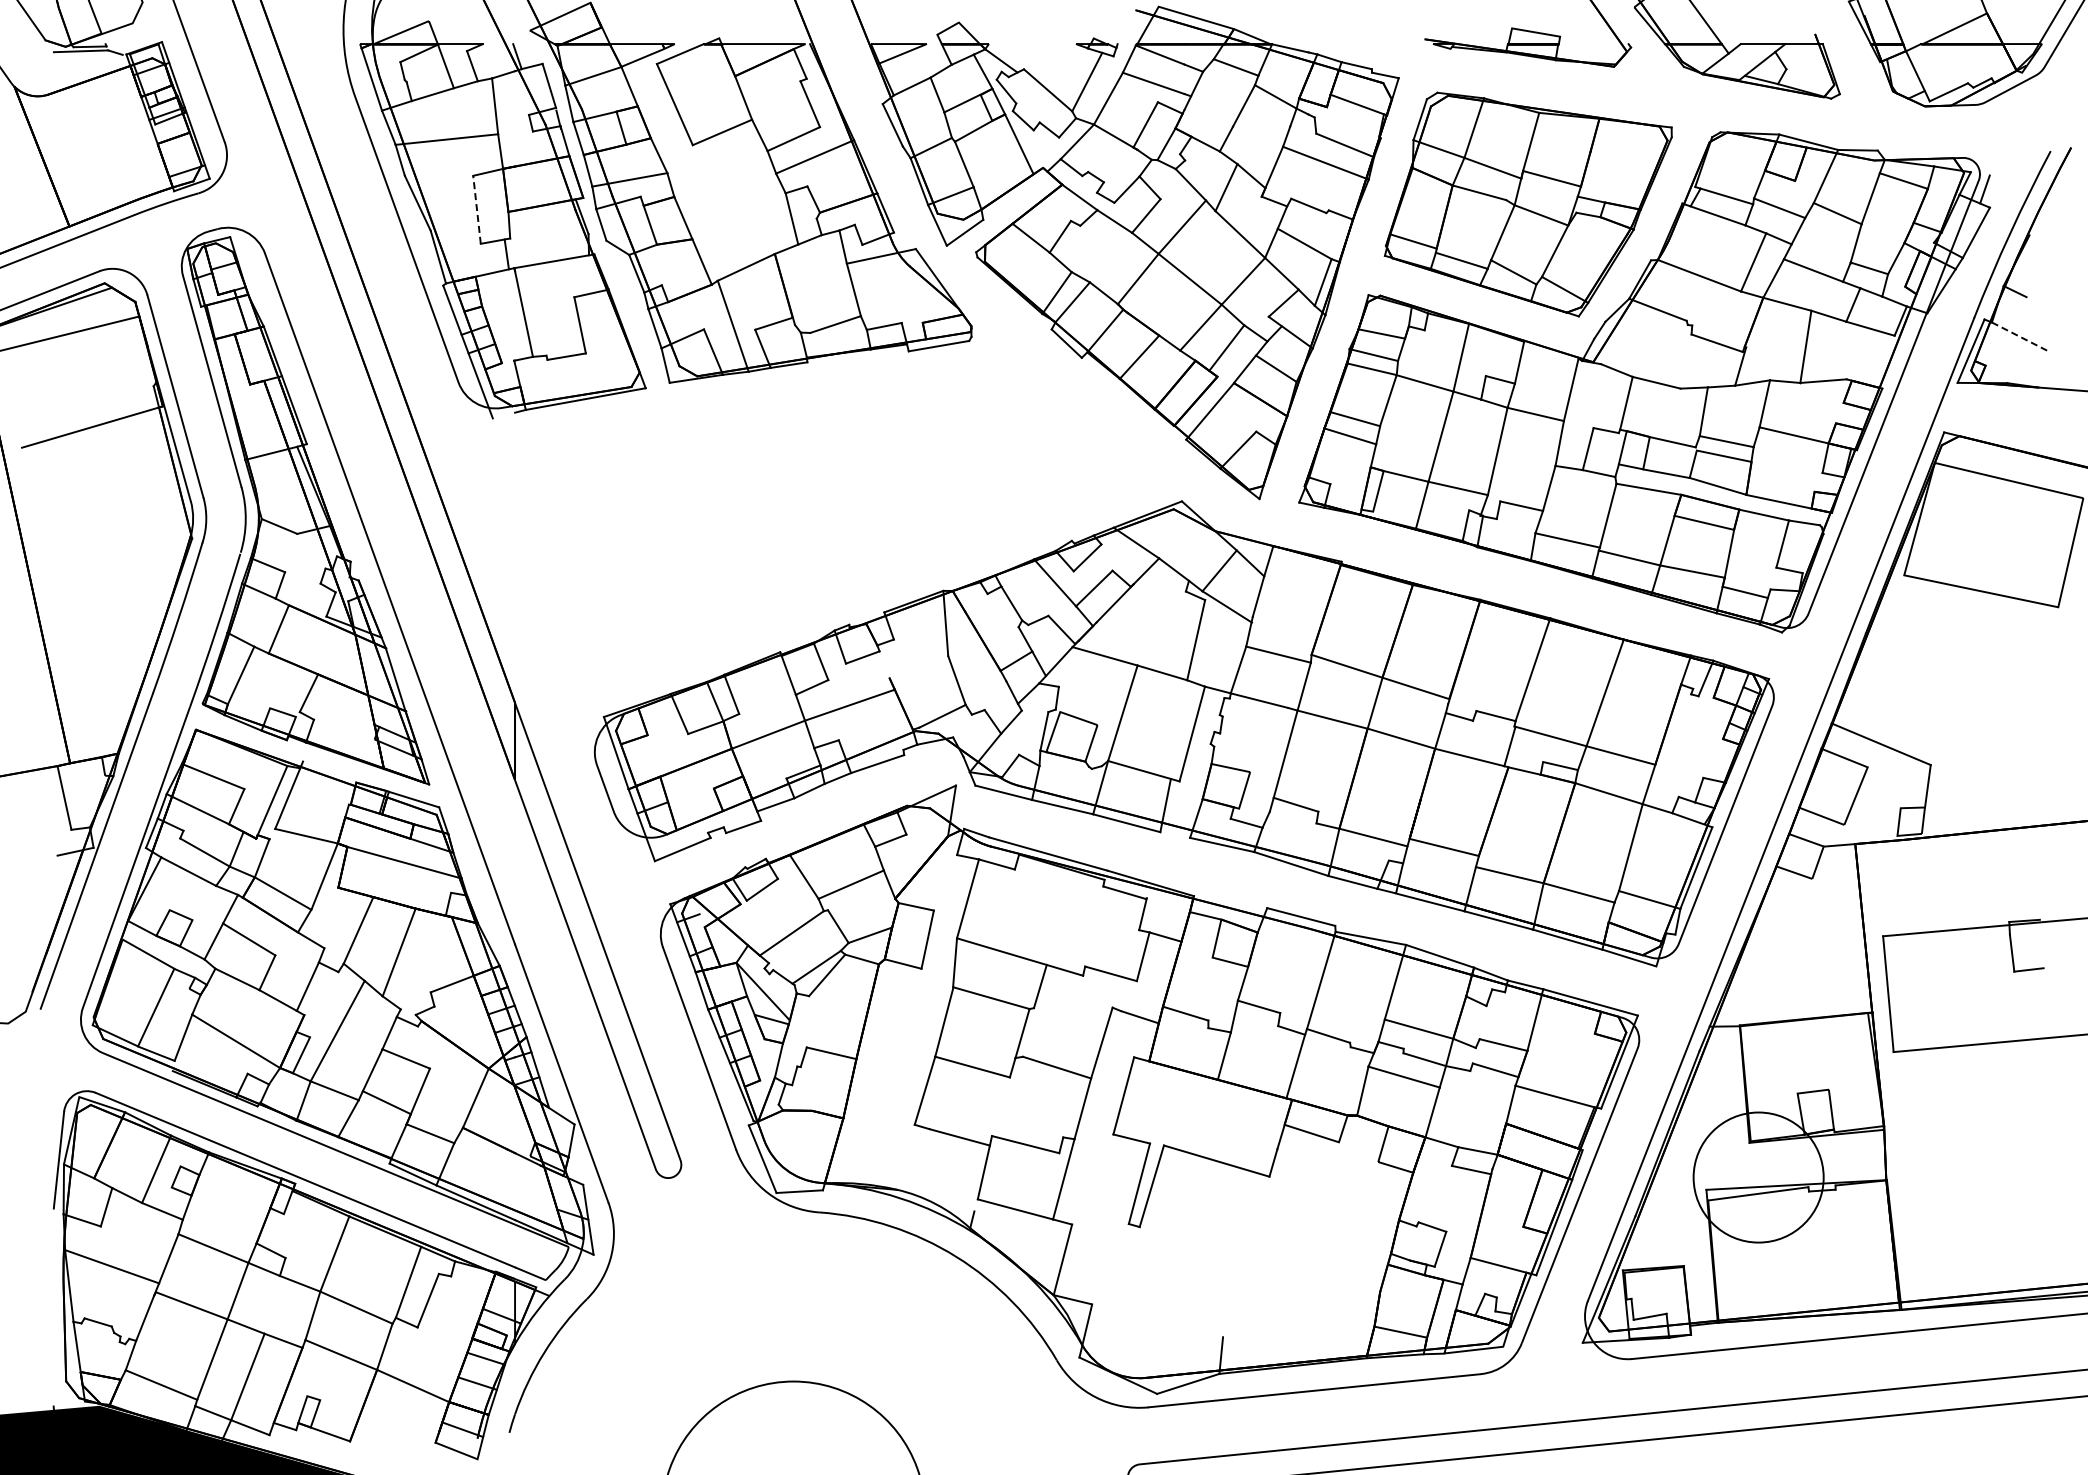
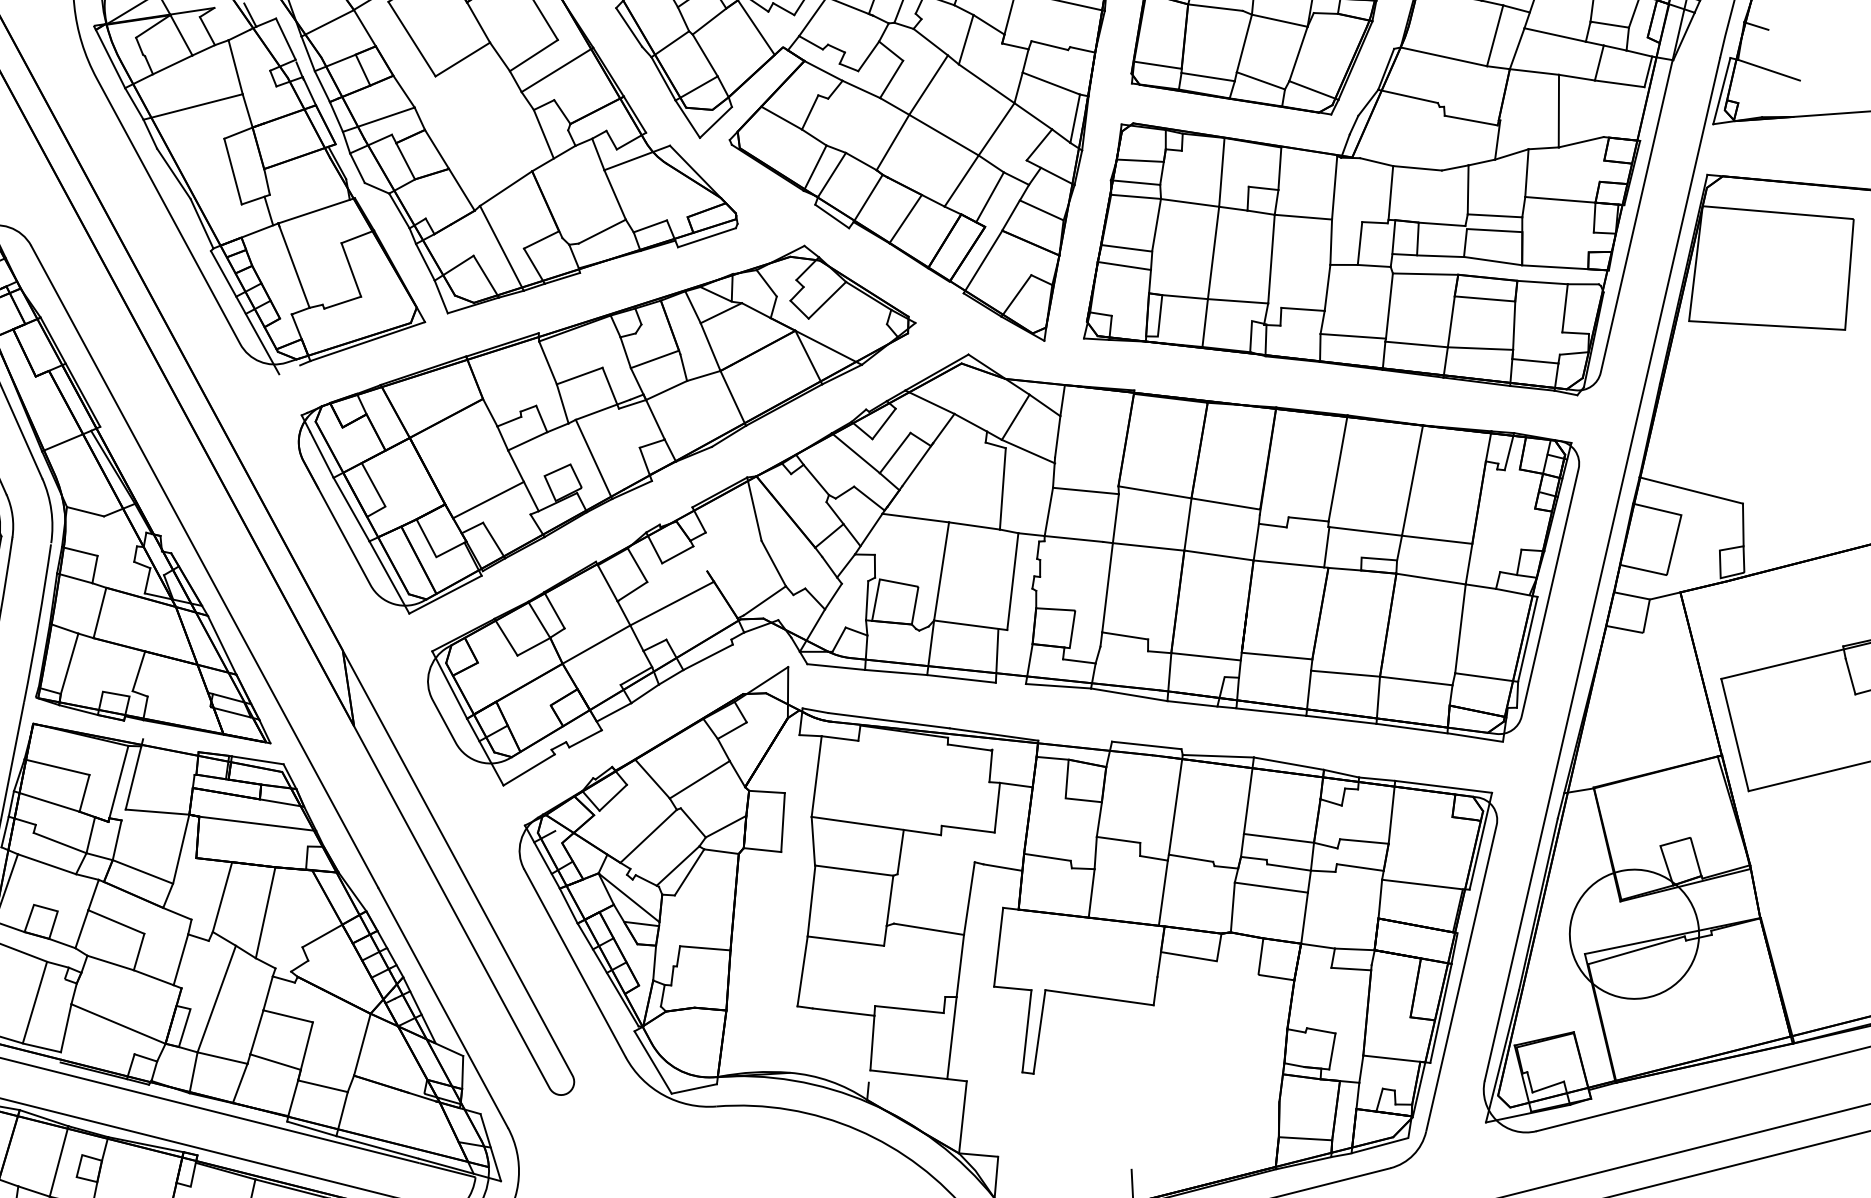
line: (476, 209) -> (232, 171), dashed -> solid
line: (2021, 337) -> (1769, 70), dashed -> solid
part: (817, 522) -> (613, 428), added

